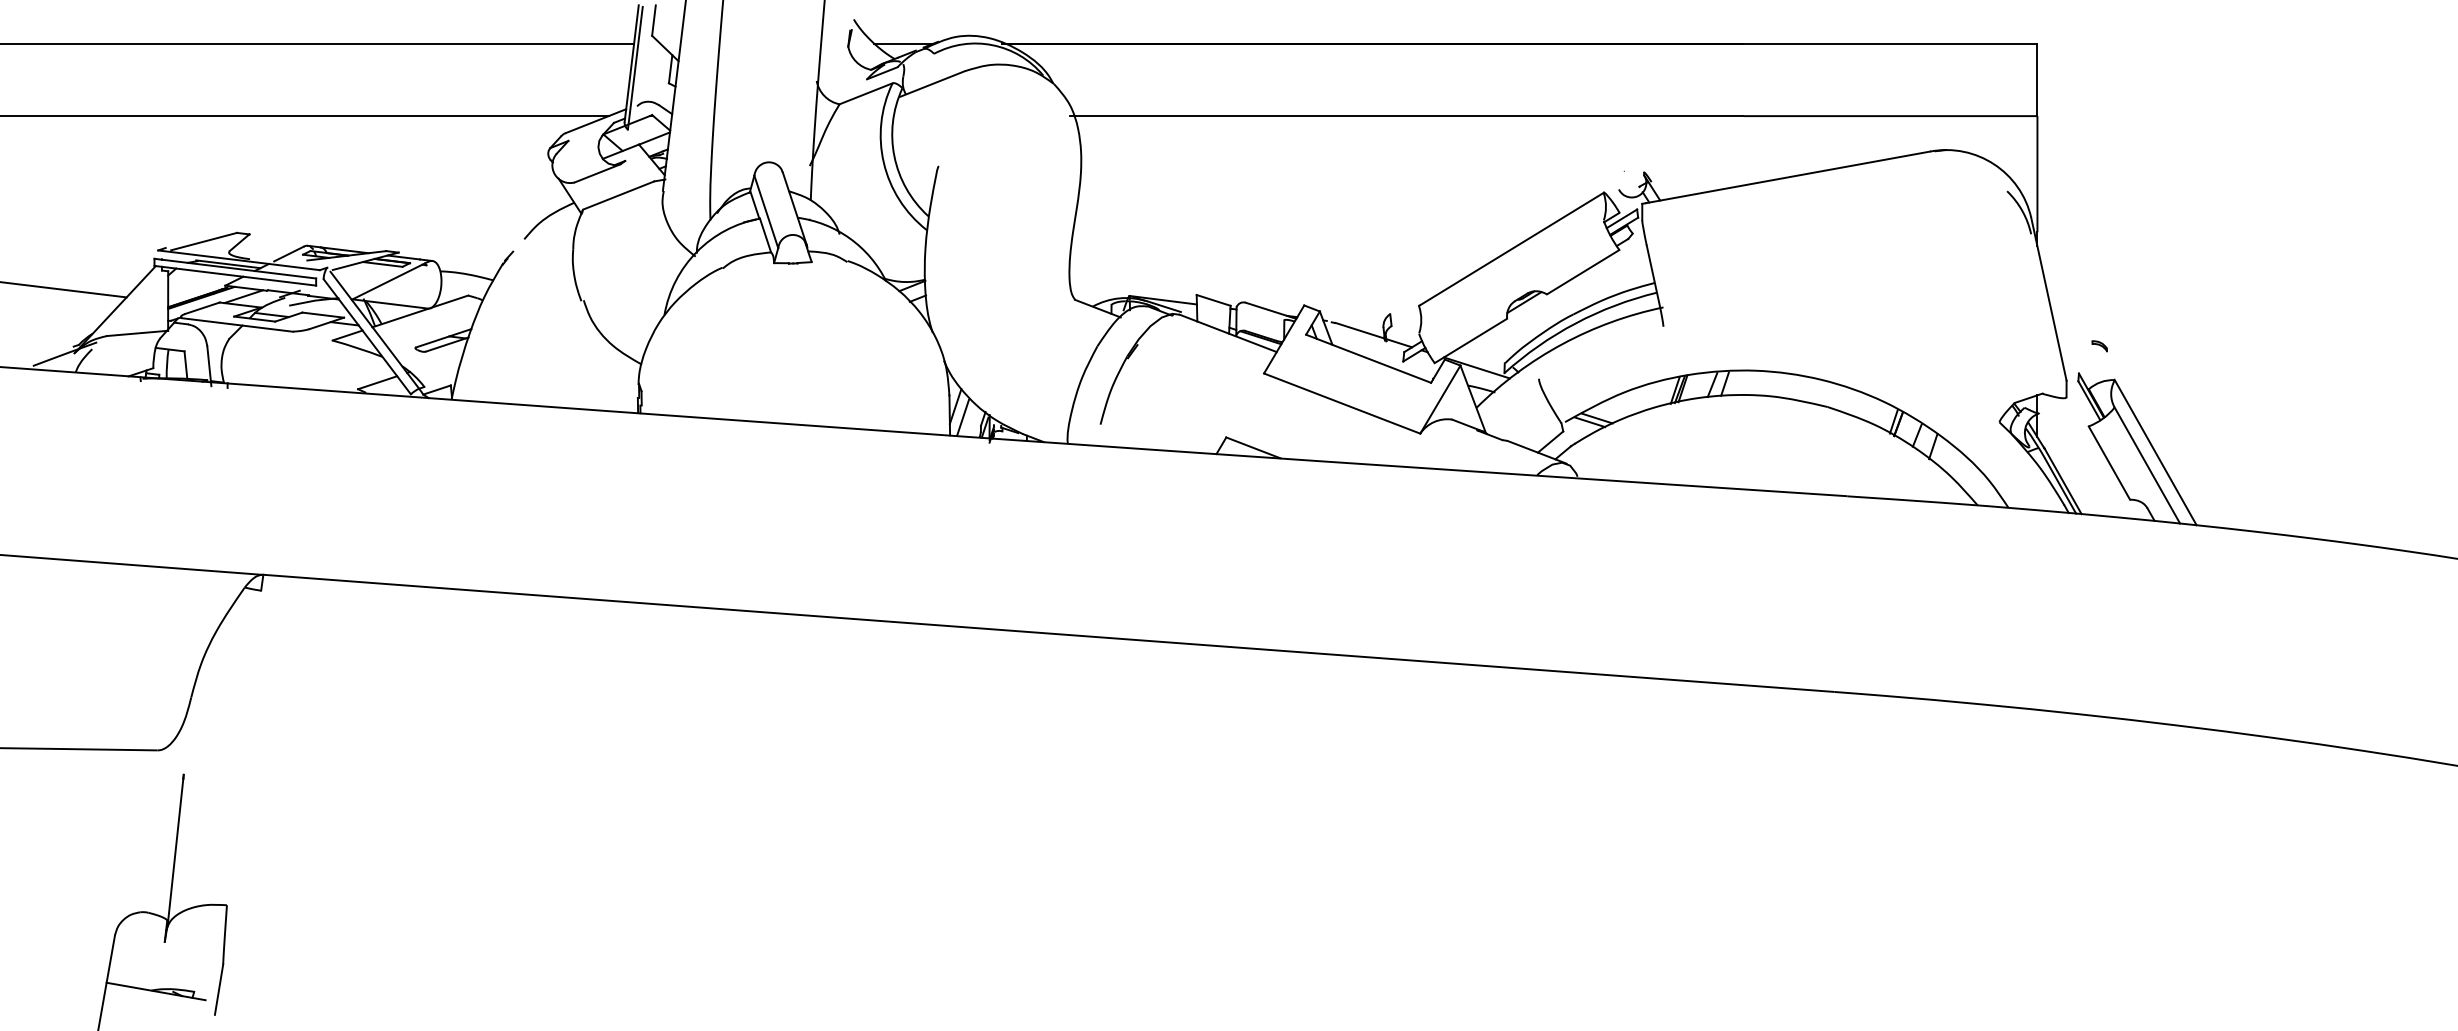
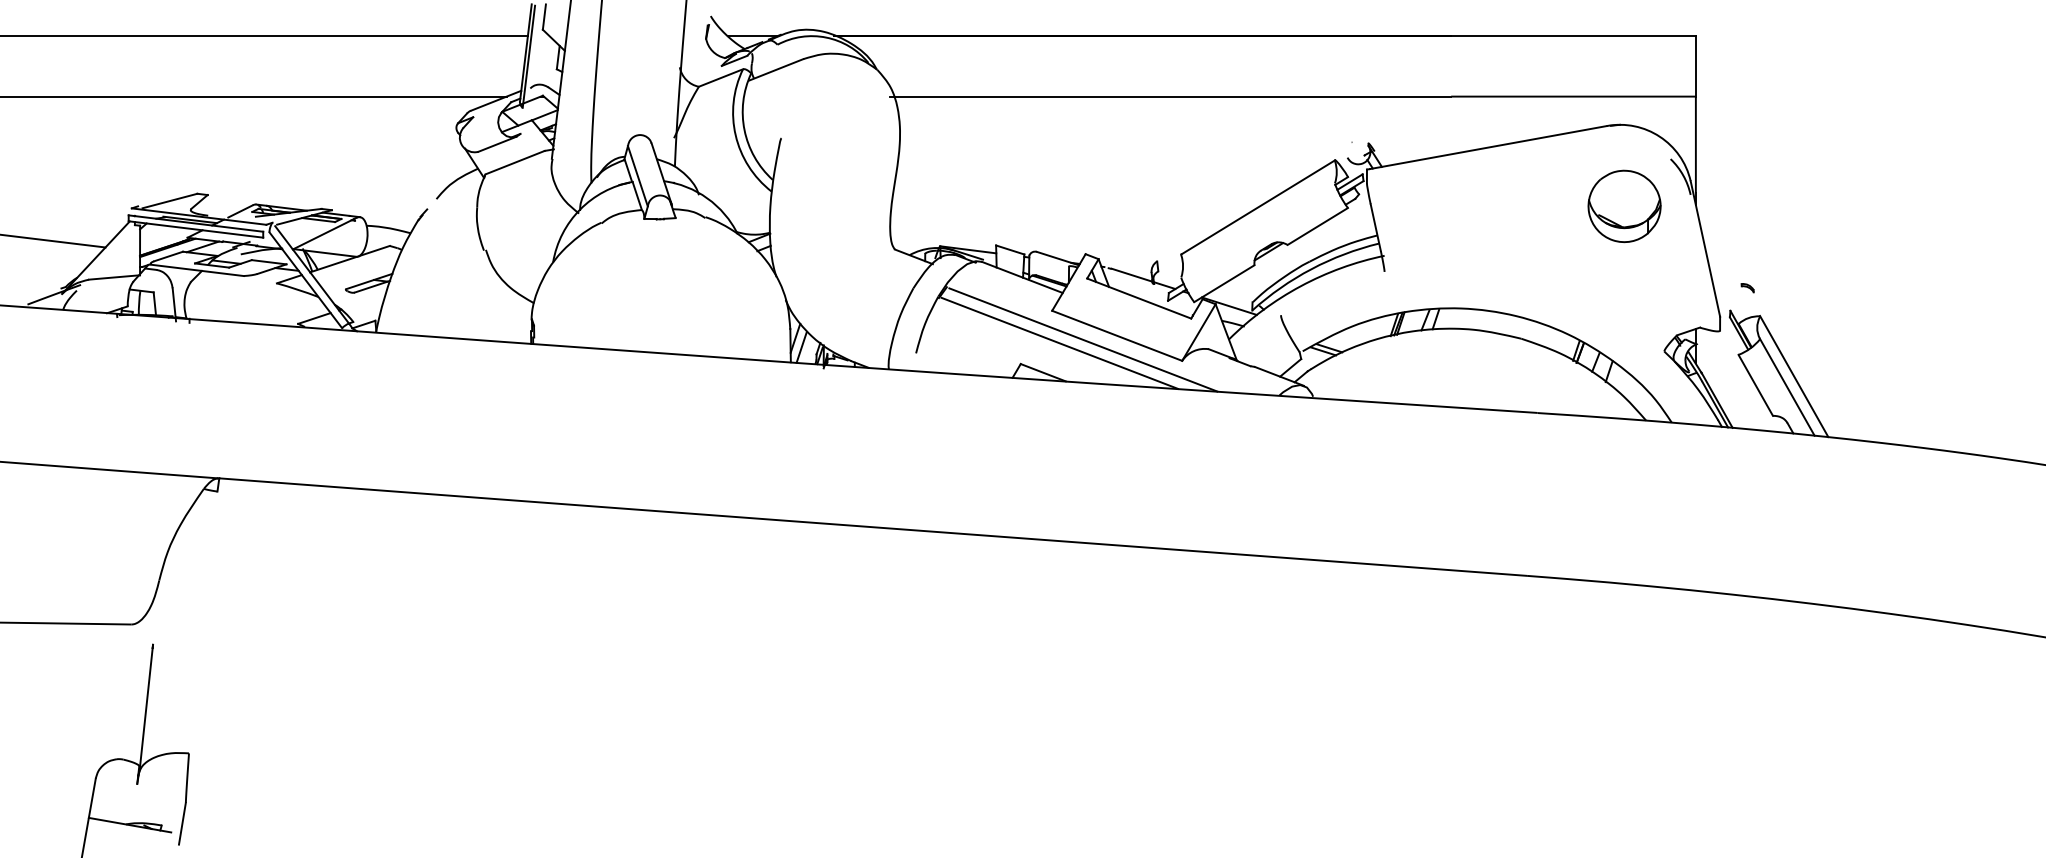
part: (1951, 247) -> (1624, 205), added
line: (1301, 408) -> (1083, 339), added
line: (1273, 412) -> (1060, 343), added

